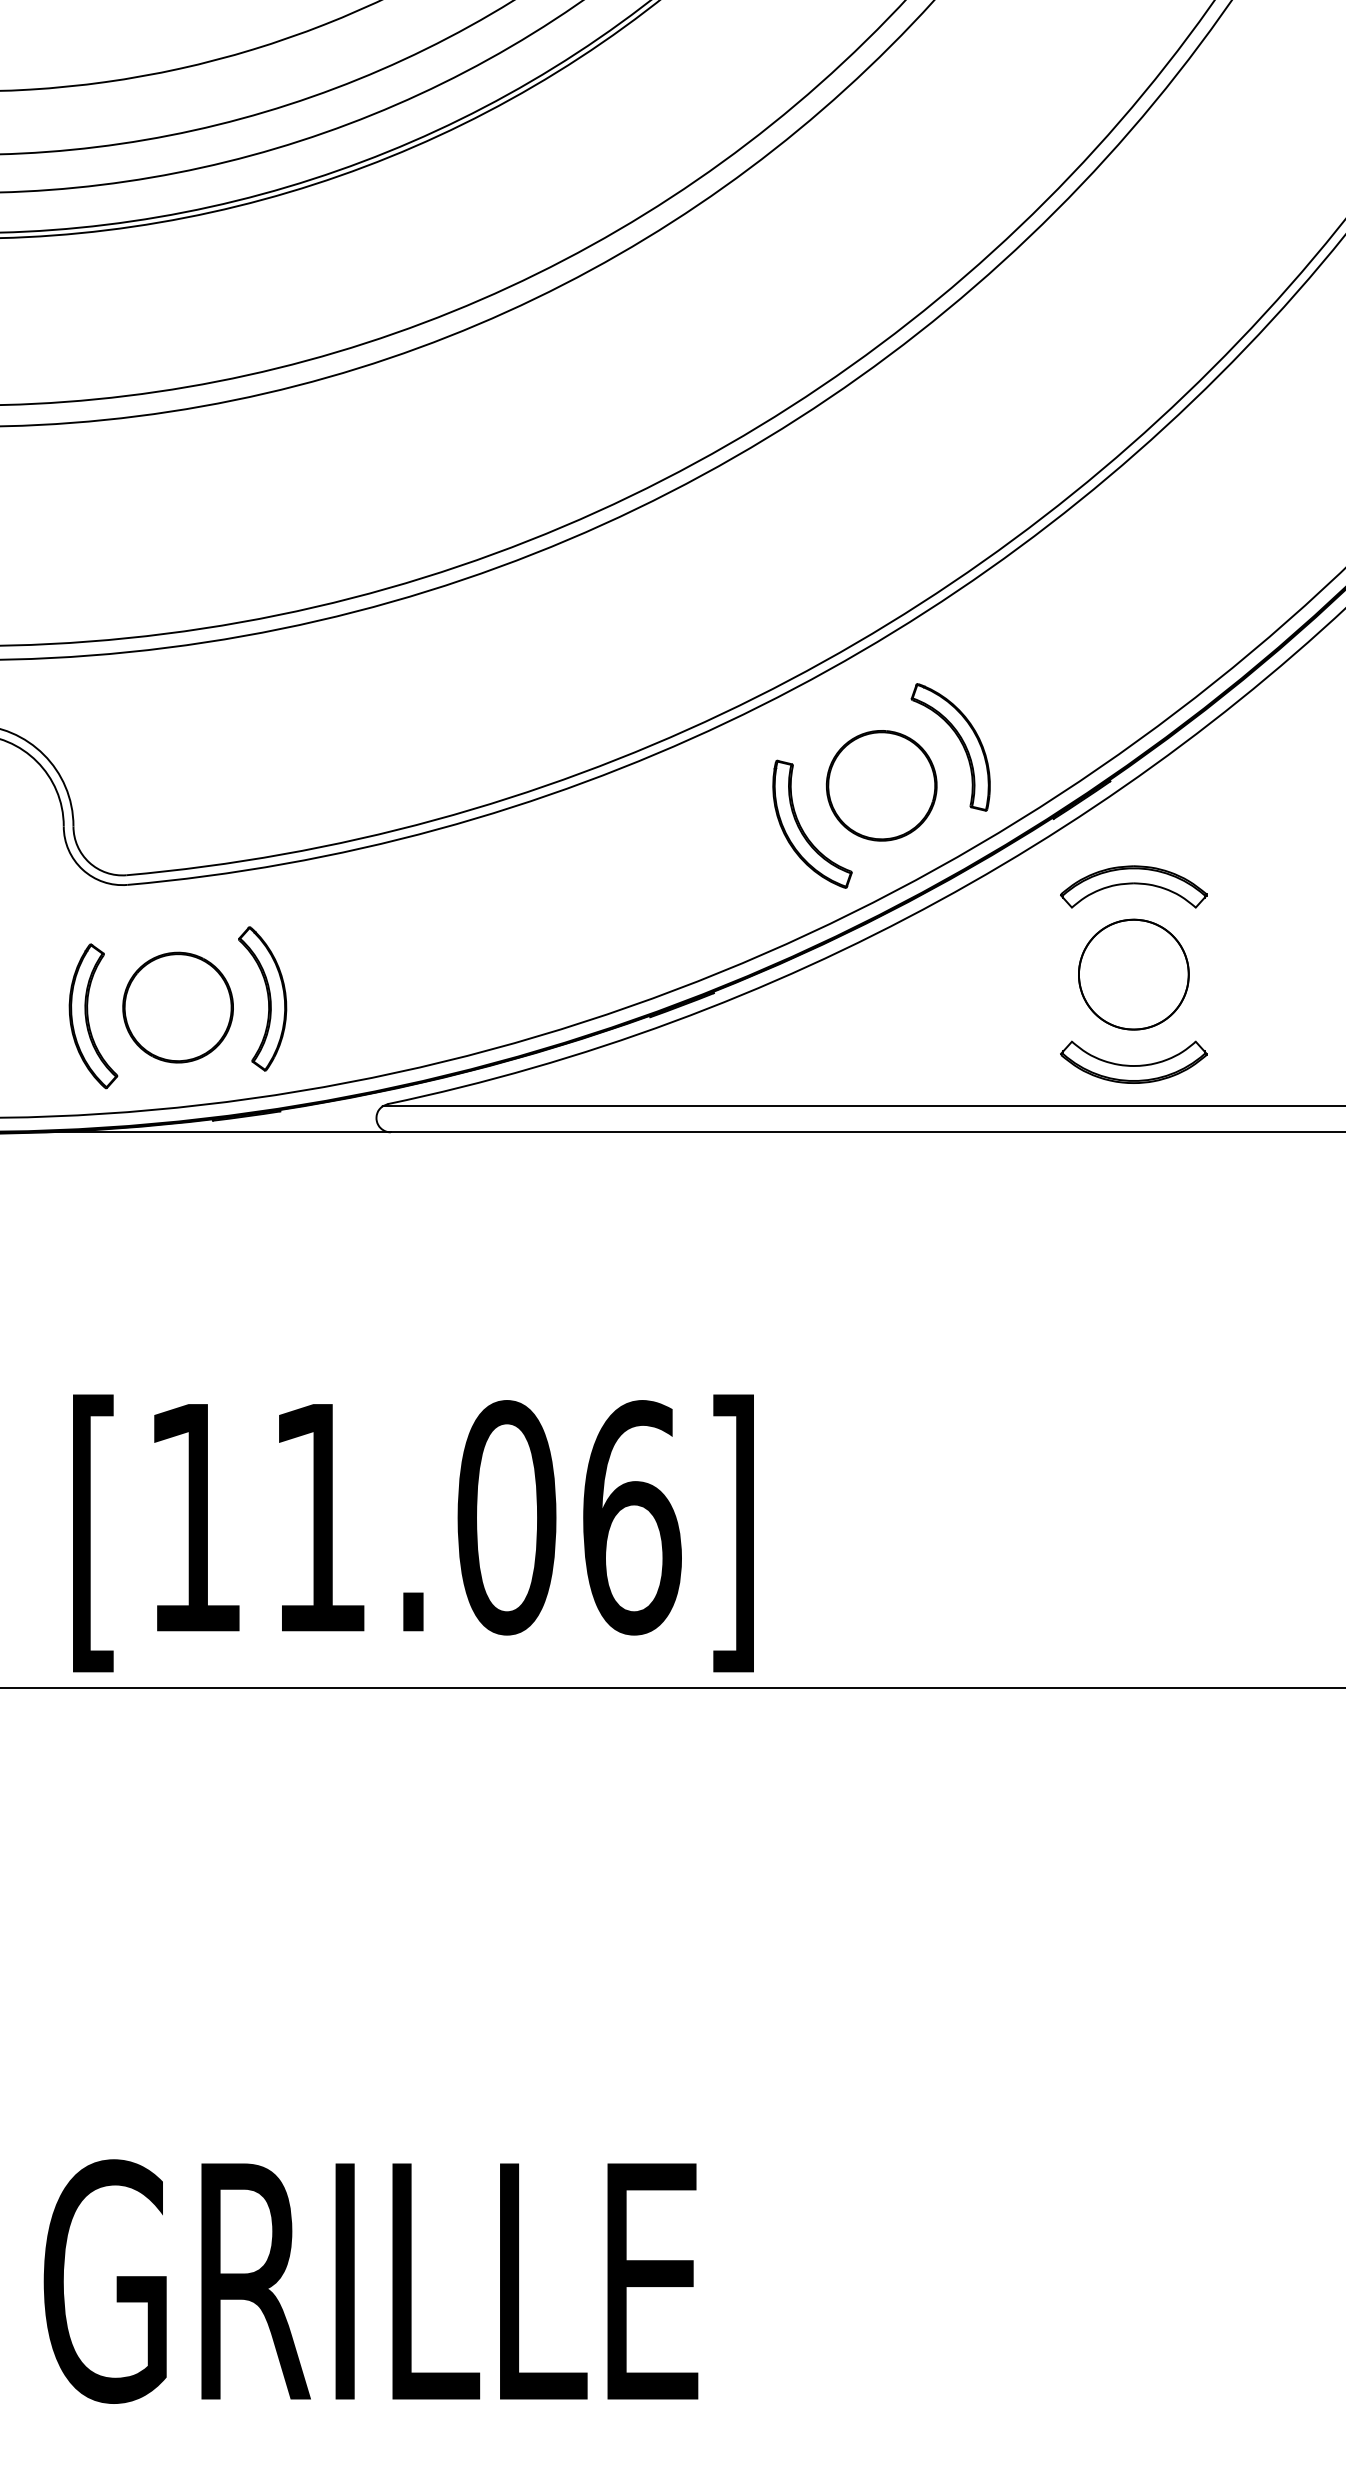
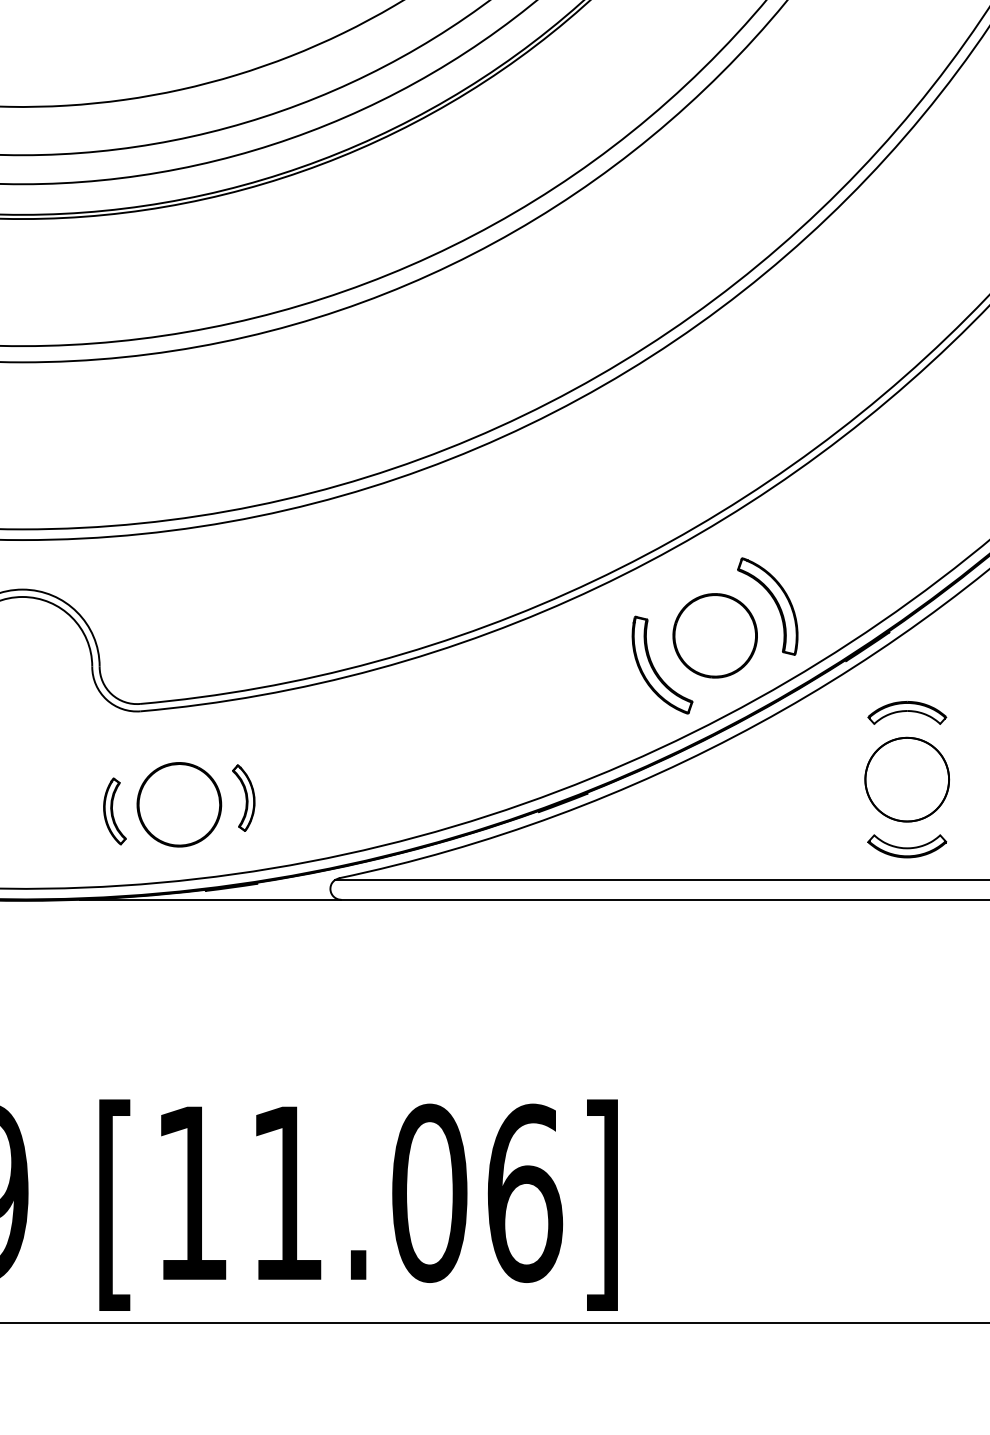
part: (1133, 886) -> (906, 712), size x0.7
part: (262, 998) -> (243, 797), size x0.6
part: (93, 1016) -> (114, 811), size x0.6
part: (1133, 1061) -> (906, 845), size x0.7

